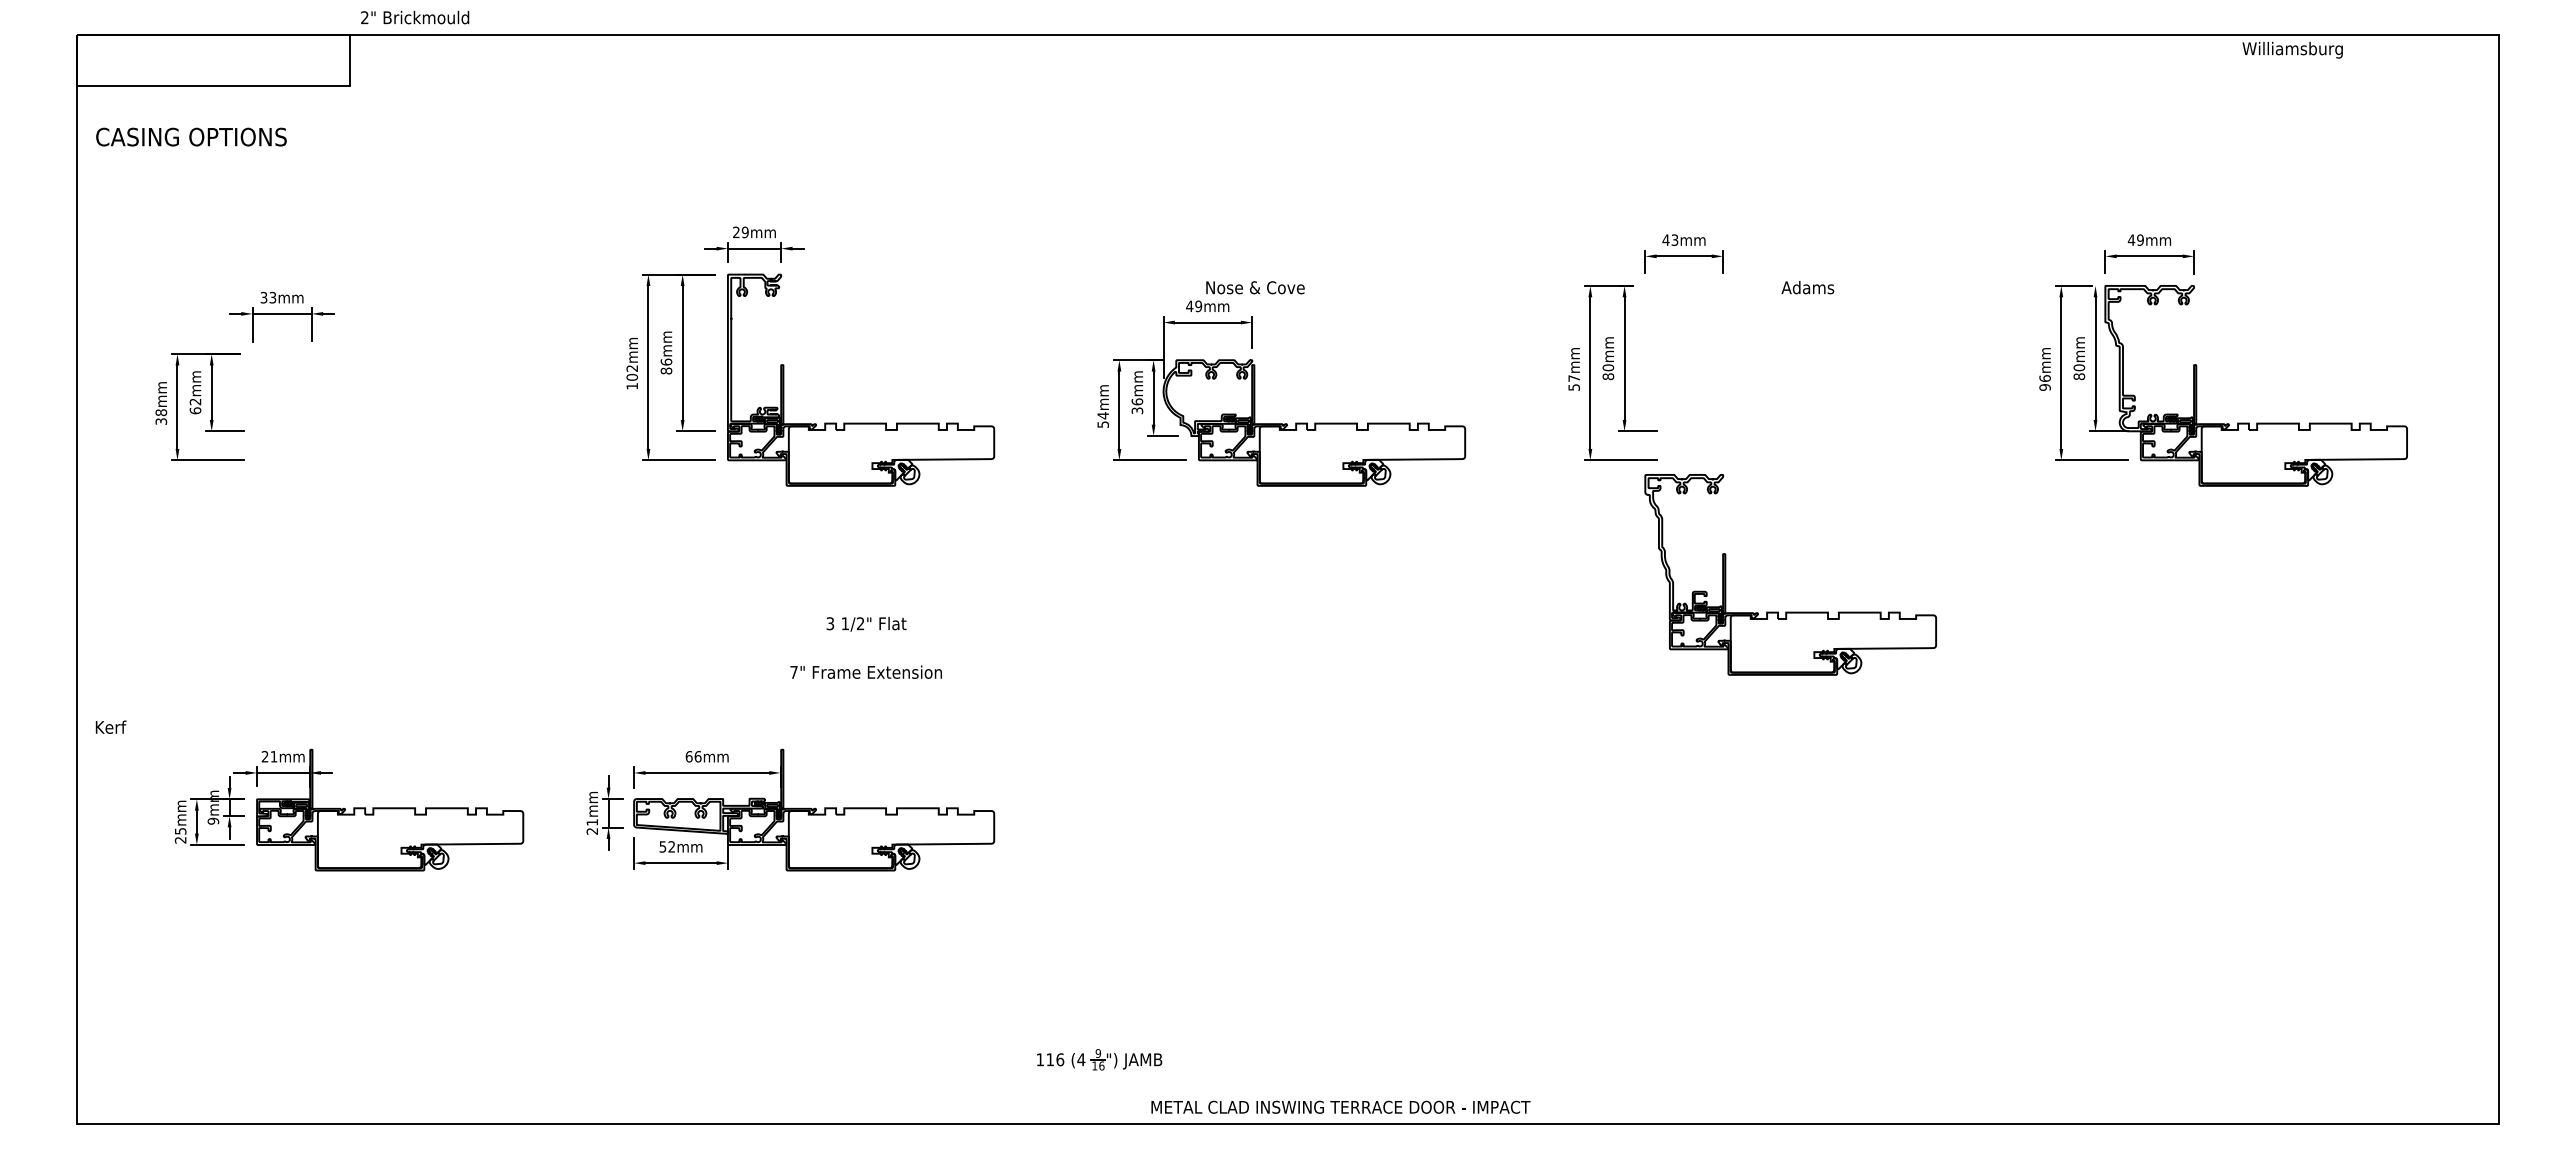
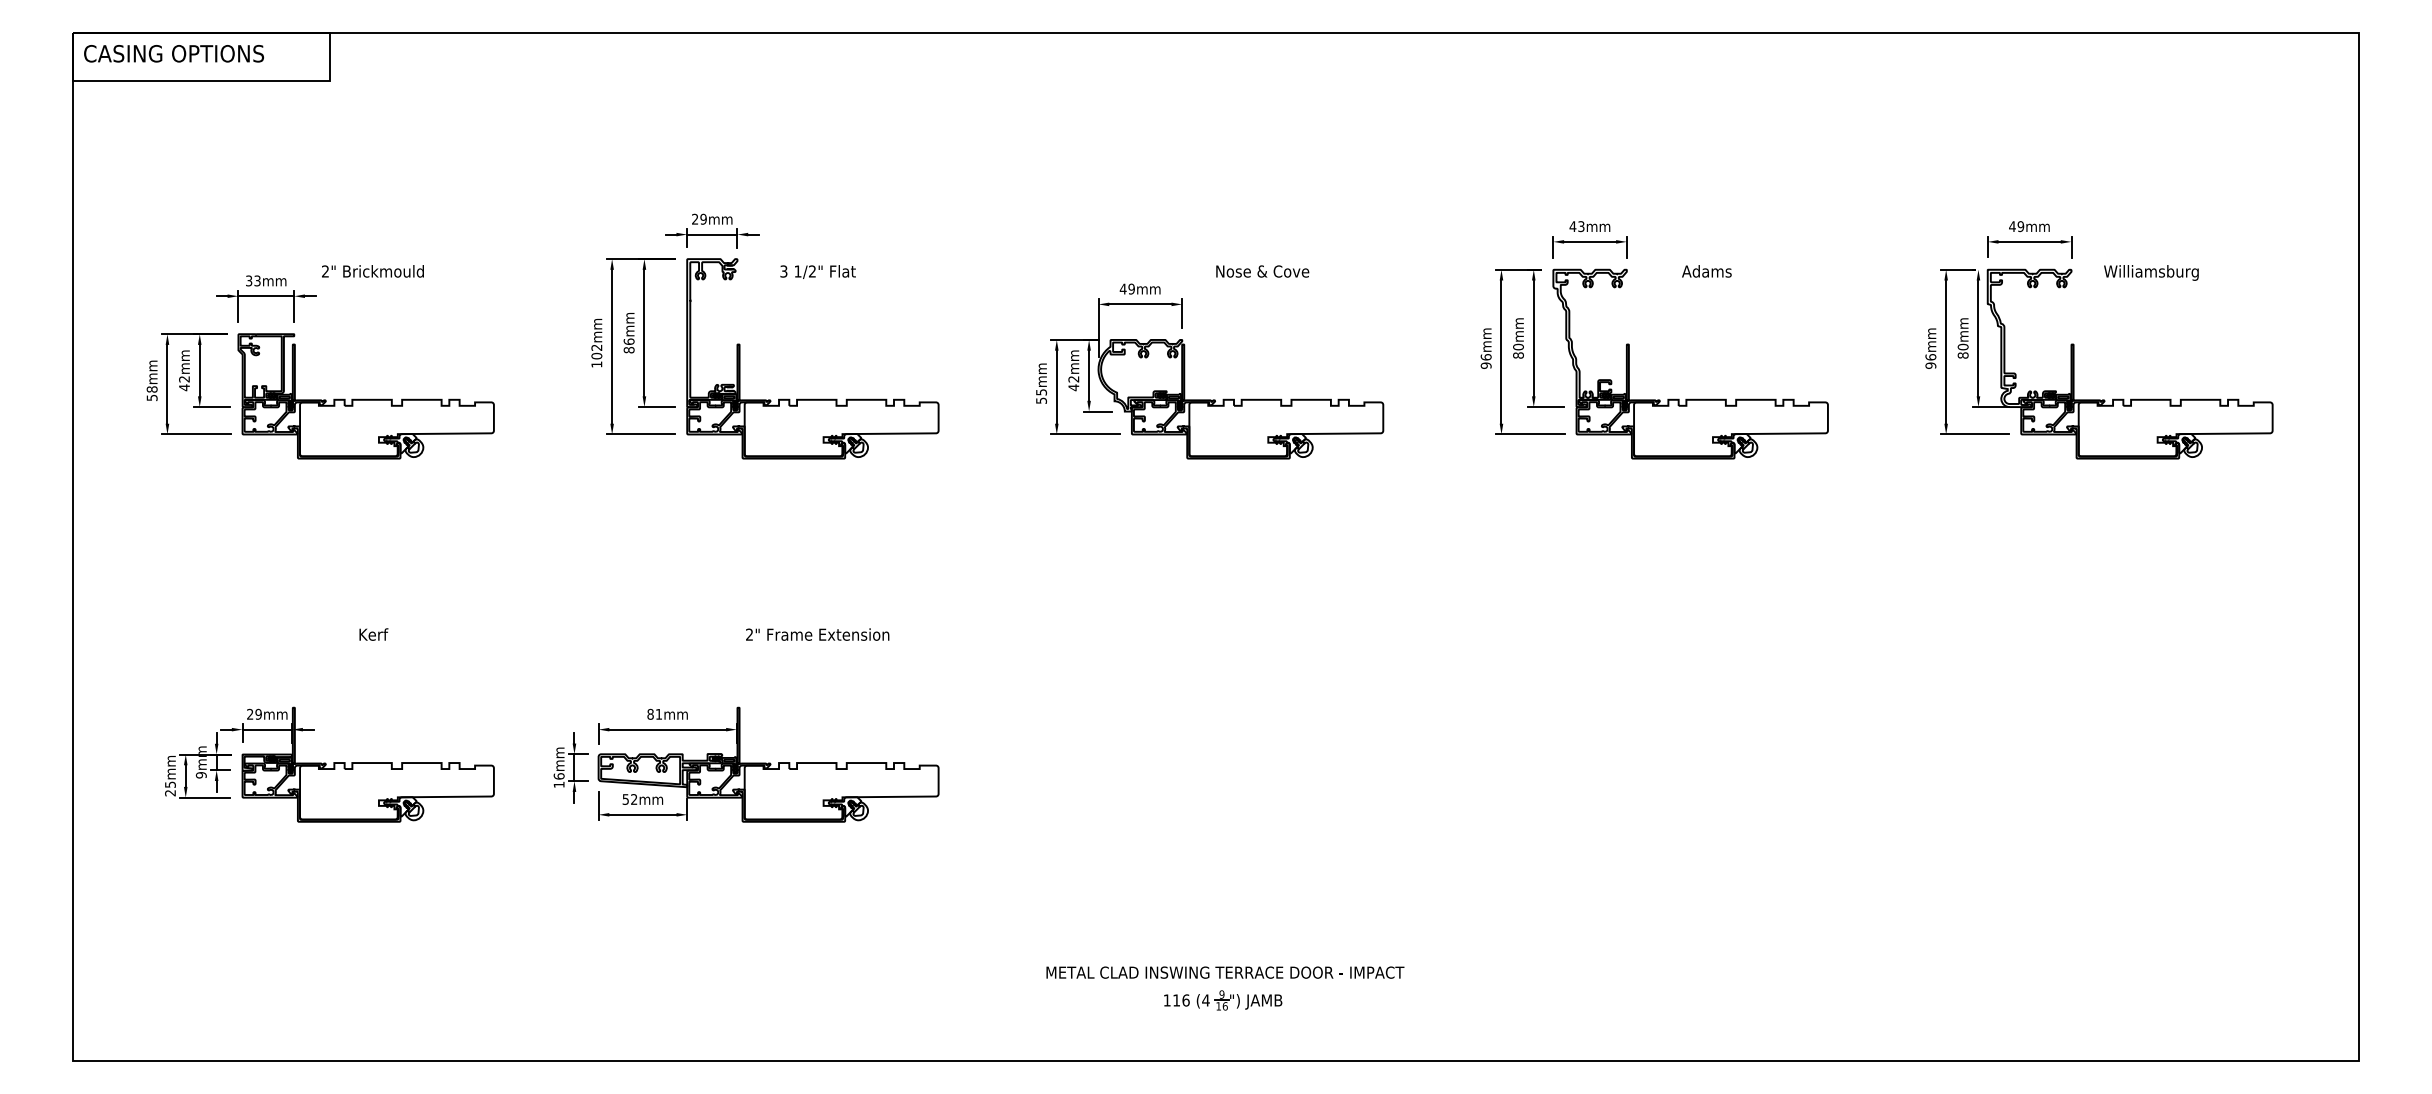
text: (415, 17) -> (373, 271), moved
text: (2292, 49) -> (2151, 272), moved
text: (191, 136) -> (174, 53), moved
text: (1255, 287) -> (1262, 271), moved
text: (1573, 382) -> (1485, 360), 57mm -> 96mm
text: (1137, 406) -> (1073, 383), 36mm -> 42mm
text: (195, 410) -> (184, 387), 62mm -> 42mm
text: (1103, 415) -> (1041, 392), 54mm -> 55mm
part: (387, 419) -> (365, 395), added
text: (160, 421) -> (151, 397), 38mm -> 58mm
part: (1790, 611) -> (1690, 398), moved
text: (866, 624) -> (818, 272), moved
text: (793, 671) -> (749, 633), 7" -> 2"
text: (110, 726) -> (373, 633), moved
text: (273, 756) -> (258, 714), 21mm -> 29mm
text: (693, 756) -> (654, 714), 66mm -> 81mm
text: (592, 826) -> (559, 780), 21mm -> 16mm
part: (1099, 1059) -> (1223, 1000), moved
text: (1340, 1106) -> (1224, 971), moved

